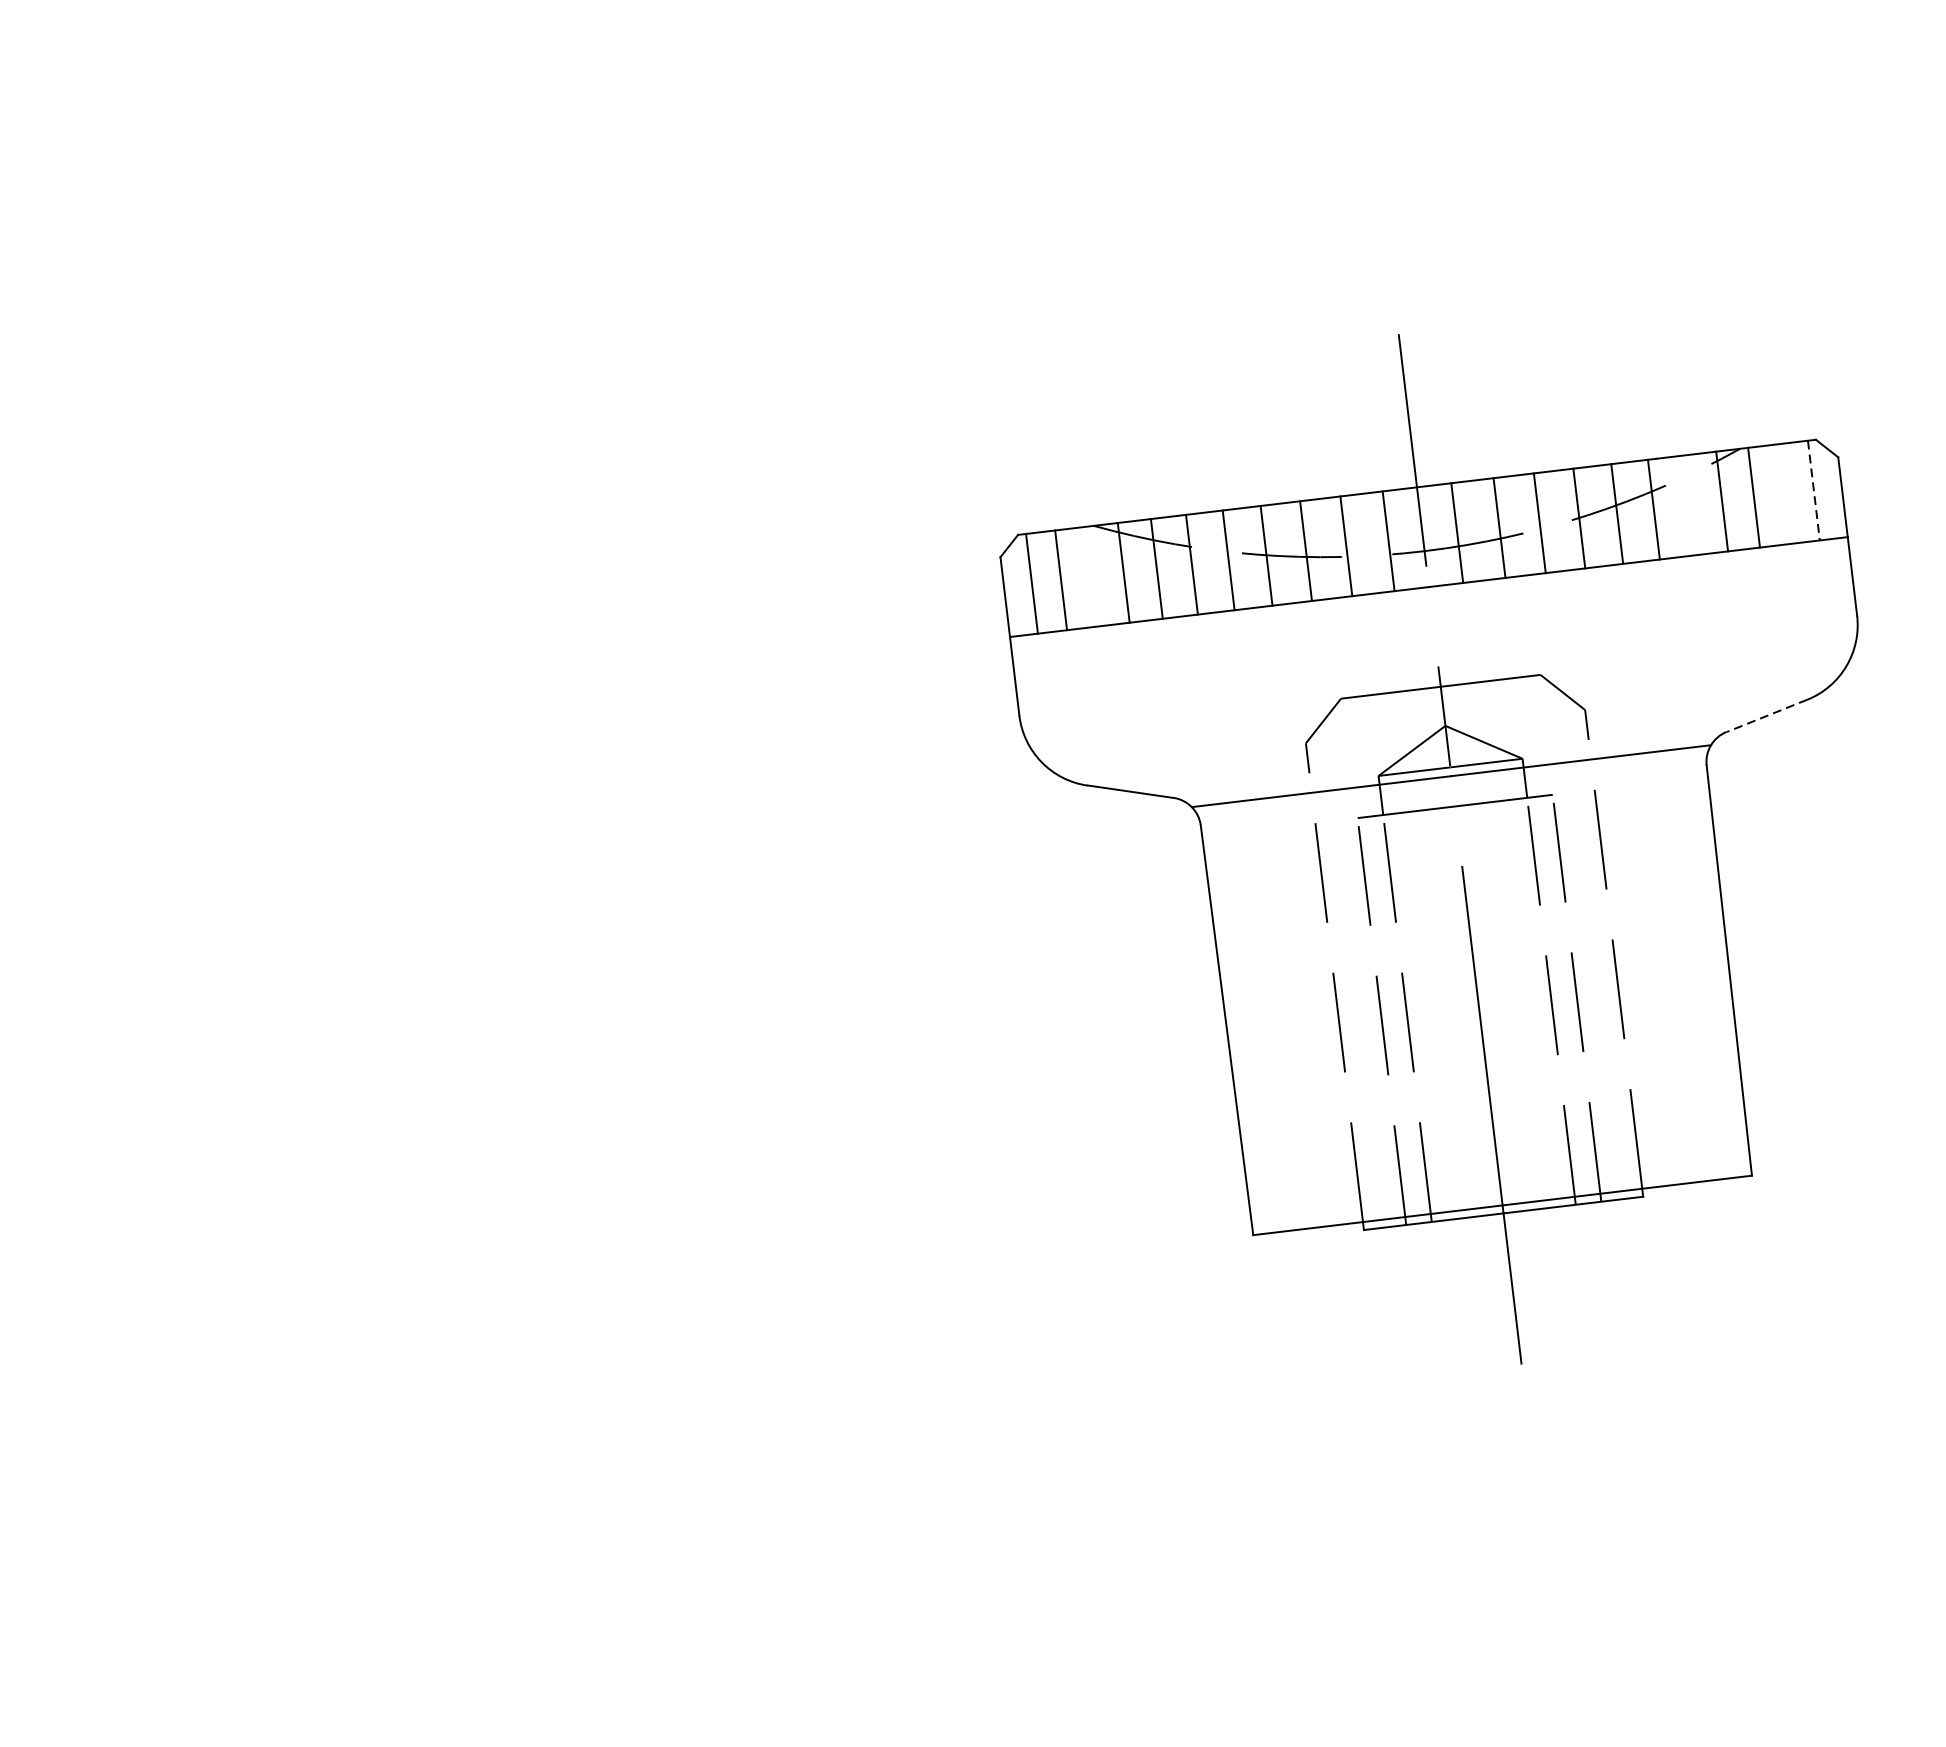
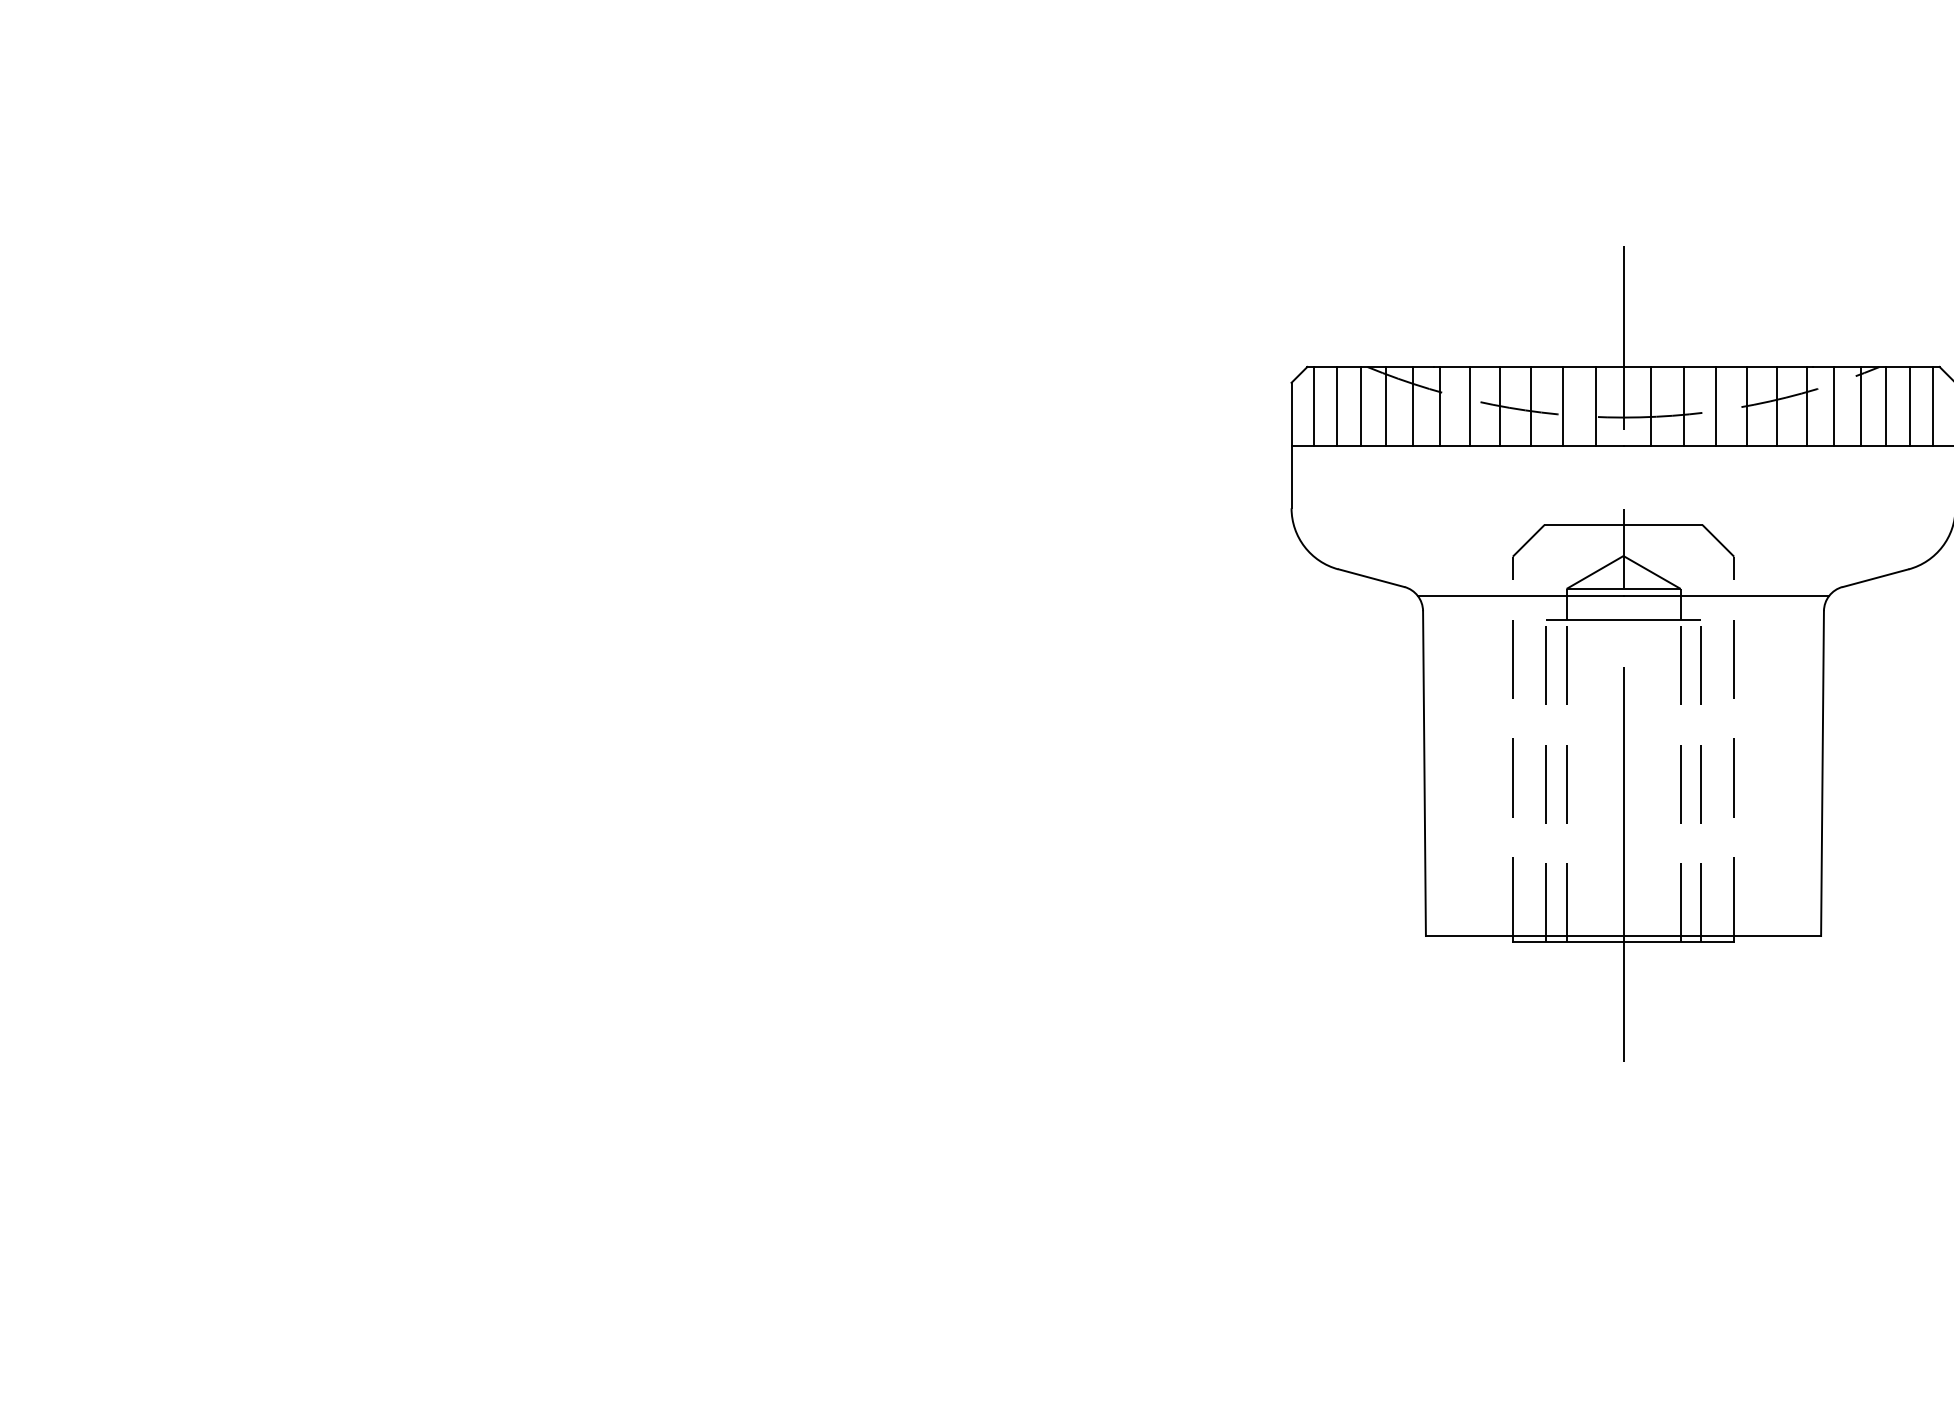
line: (1814, 490) -> (1933, 406), dashed -> solid
line: (1785, 494) -> (1910, 406), added
line: (1689, 505) -> (1834, 406), added
line: (1092, 576) -> (1361, 406), added
line: (1766, 716) -> (1875, 578), dashed -> solid

